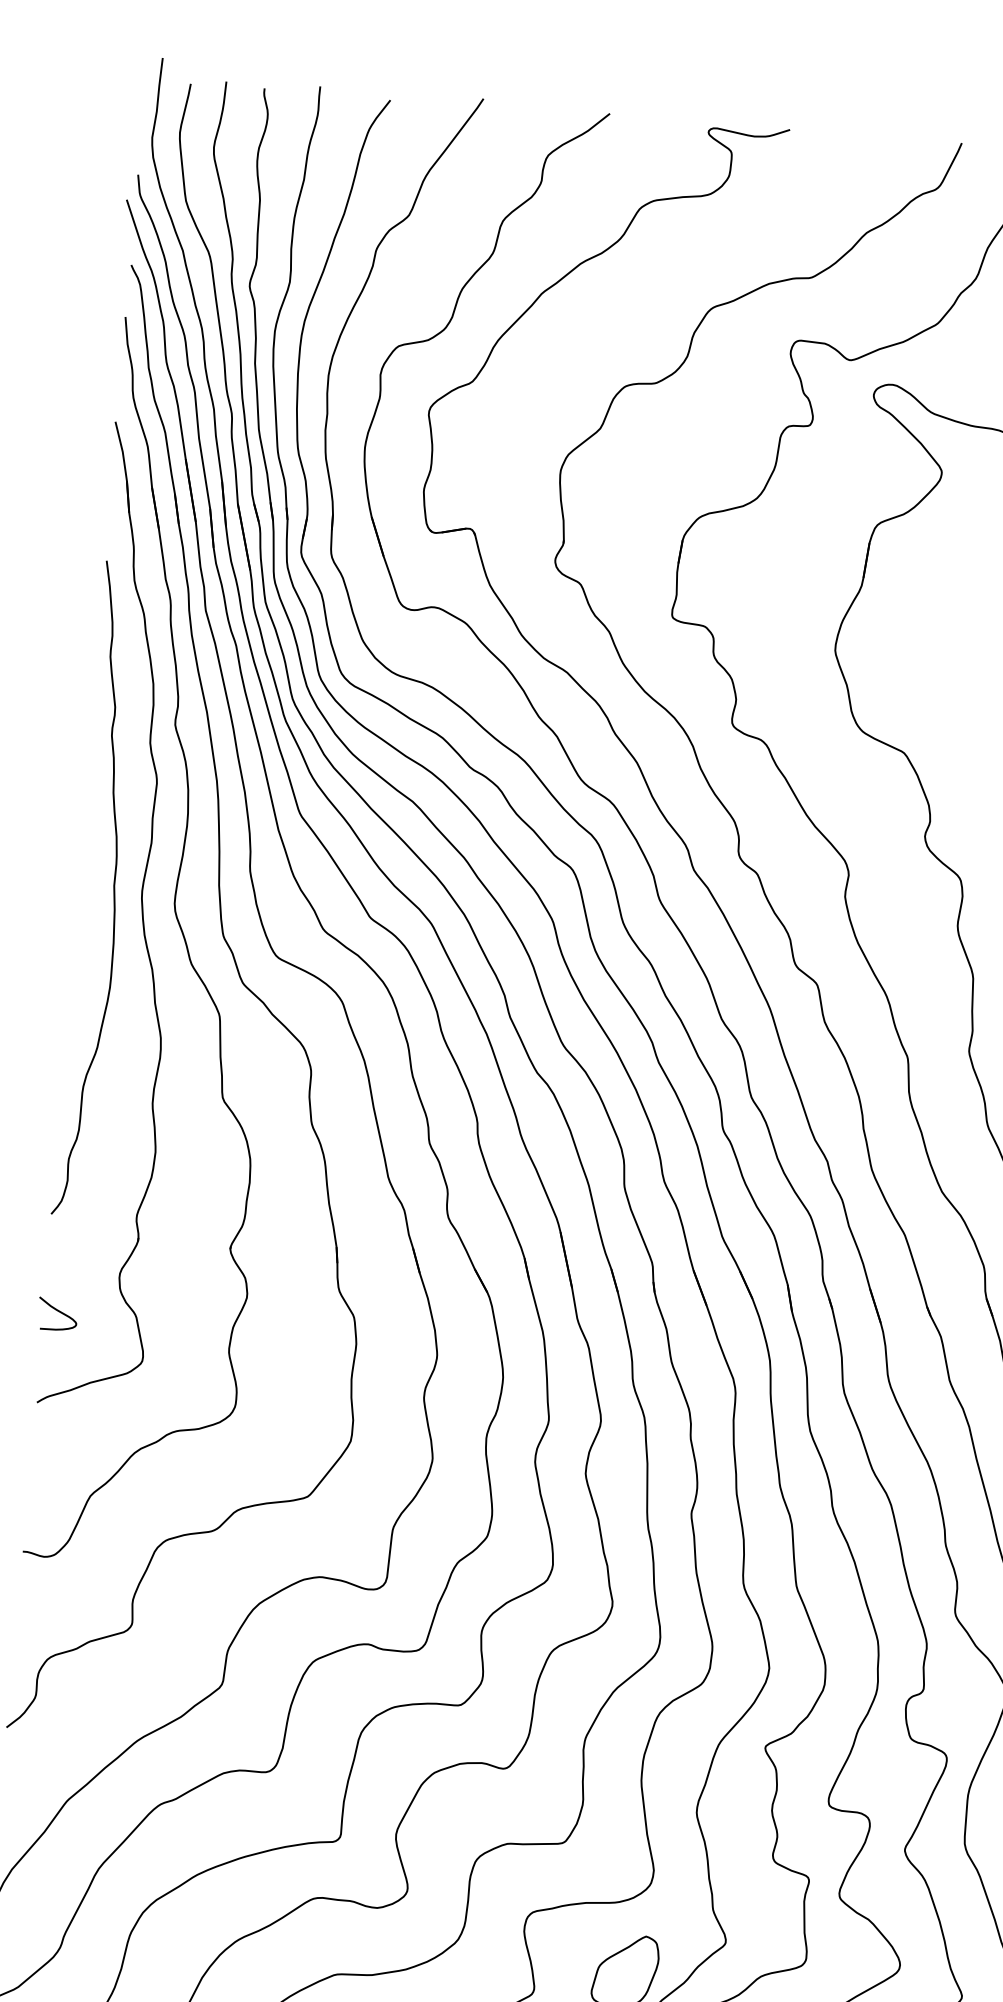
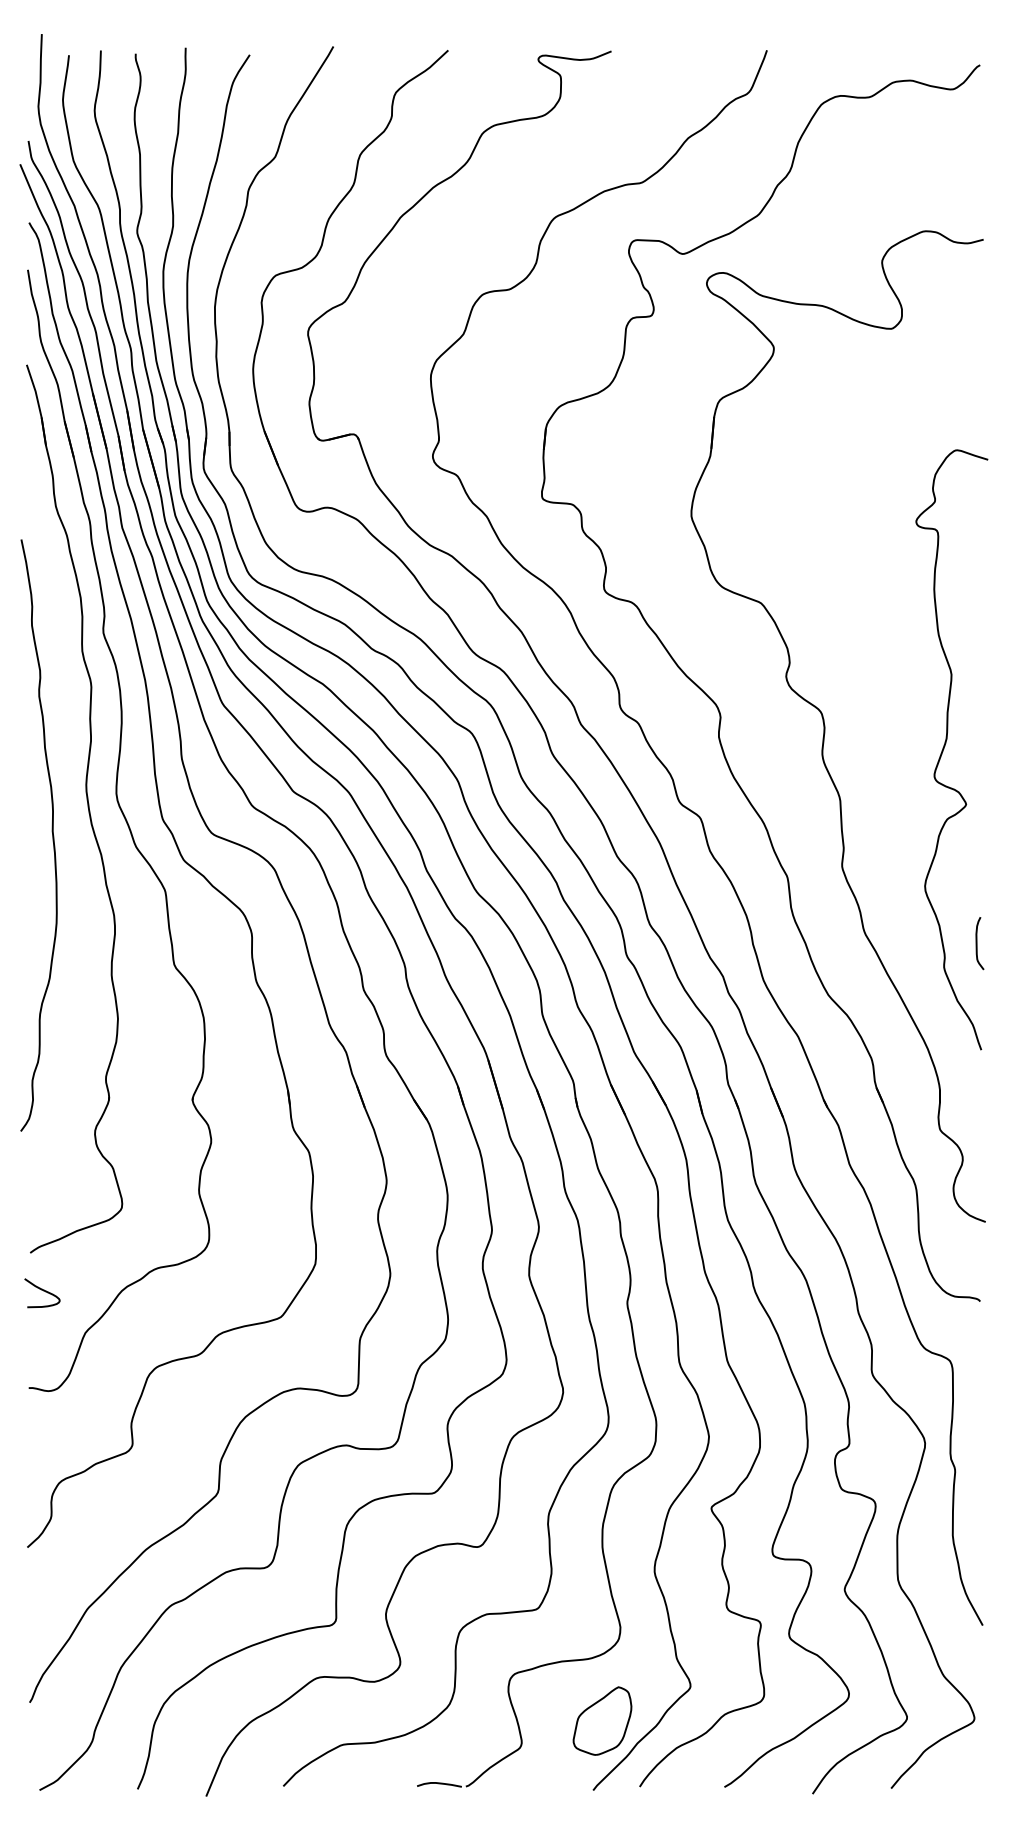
curve: (112, 885) -> (51, 831), moved
curve: (59, 1312) -> (43, 1291), moved

